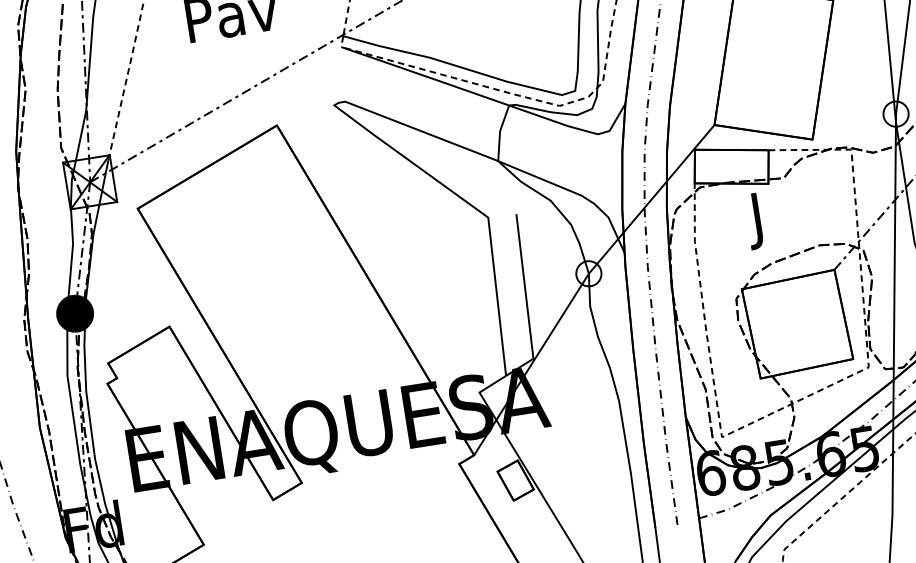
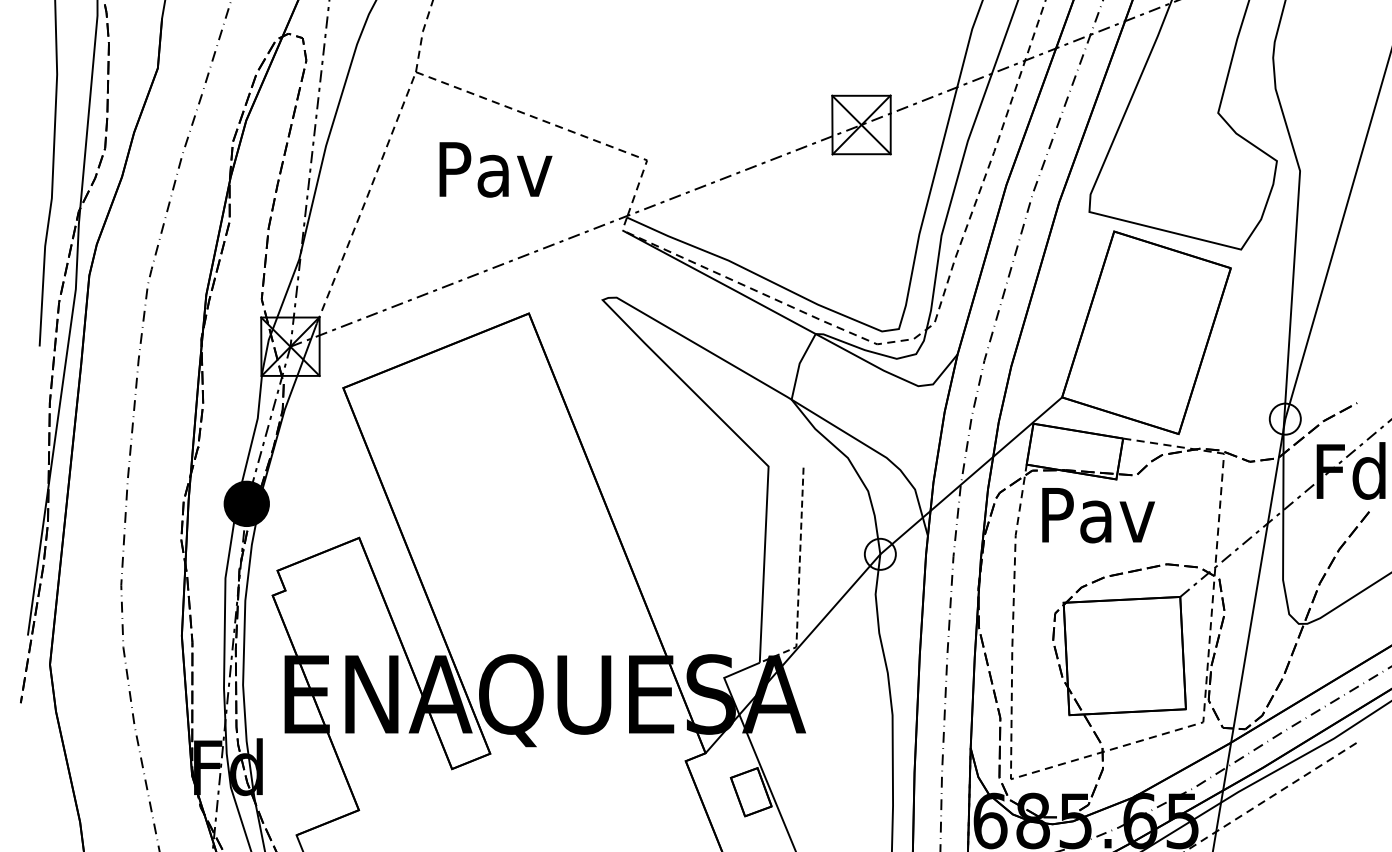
text: (759, 220) -> (1098, 522), J -> Pav
line: (527, 303) -> (799, 578), solid -> dashed

